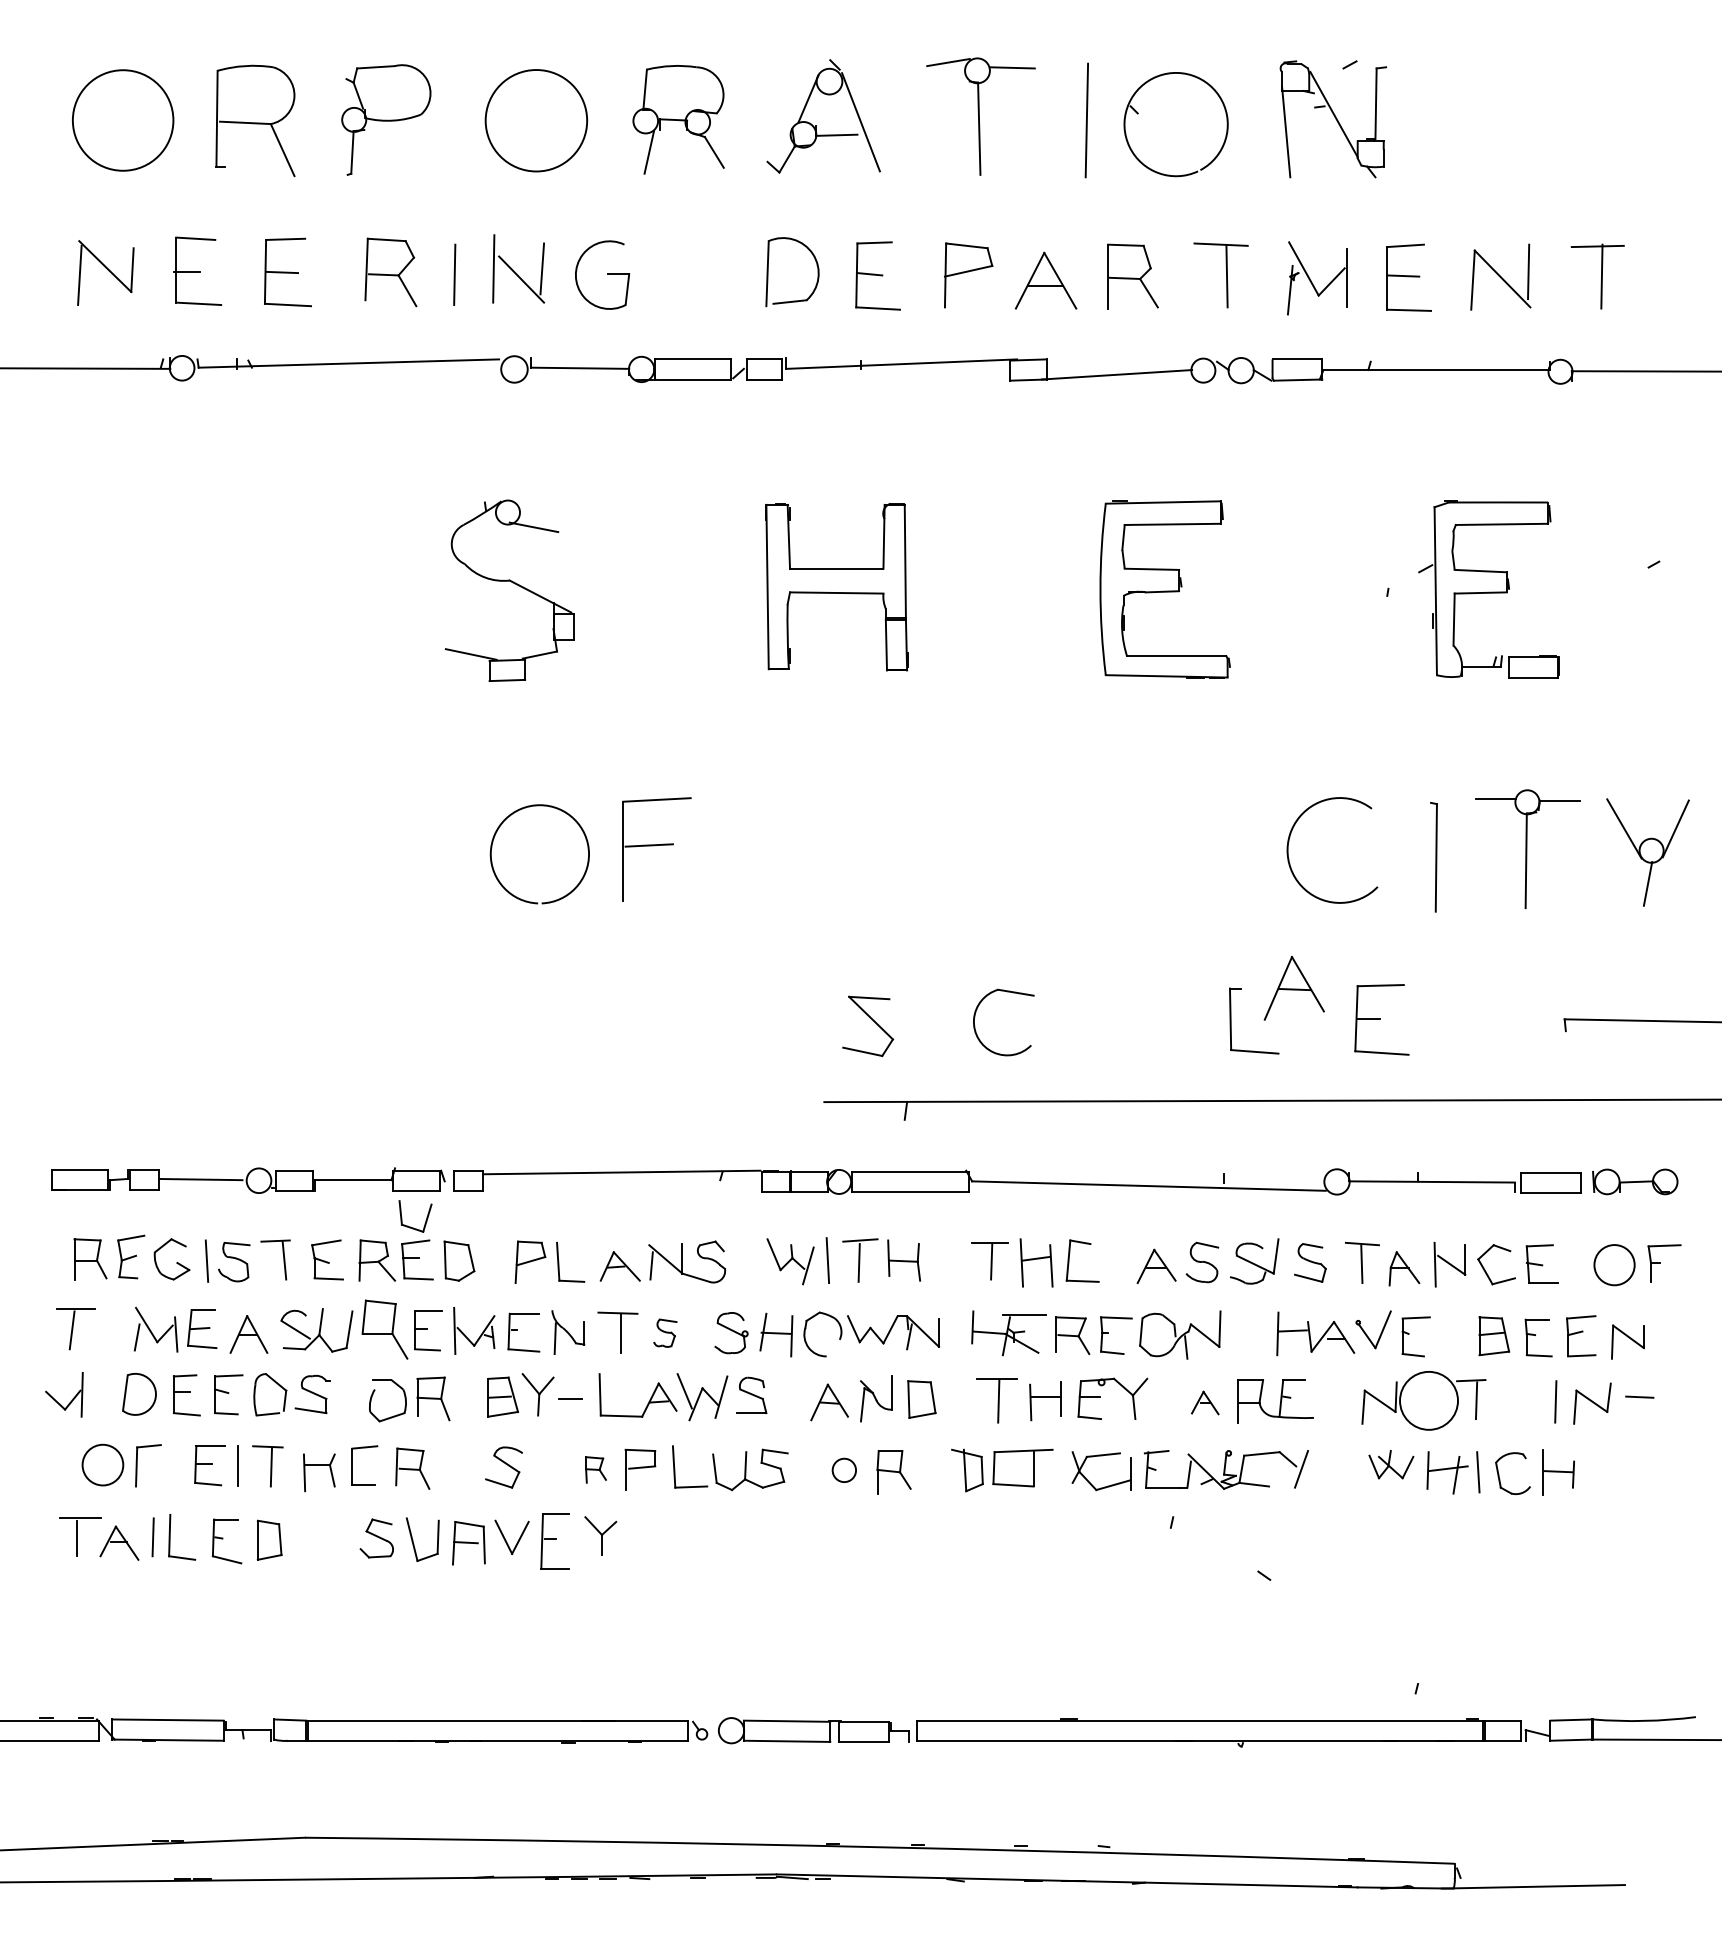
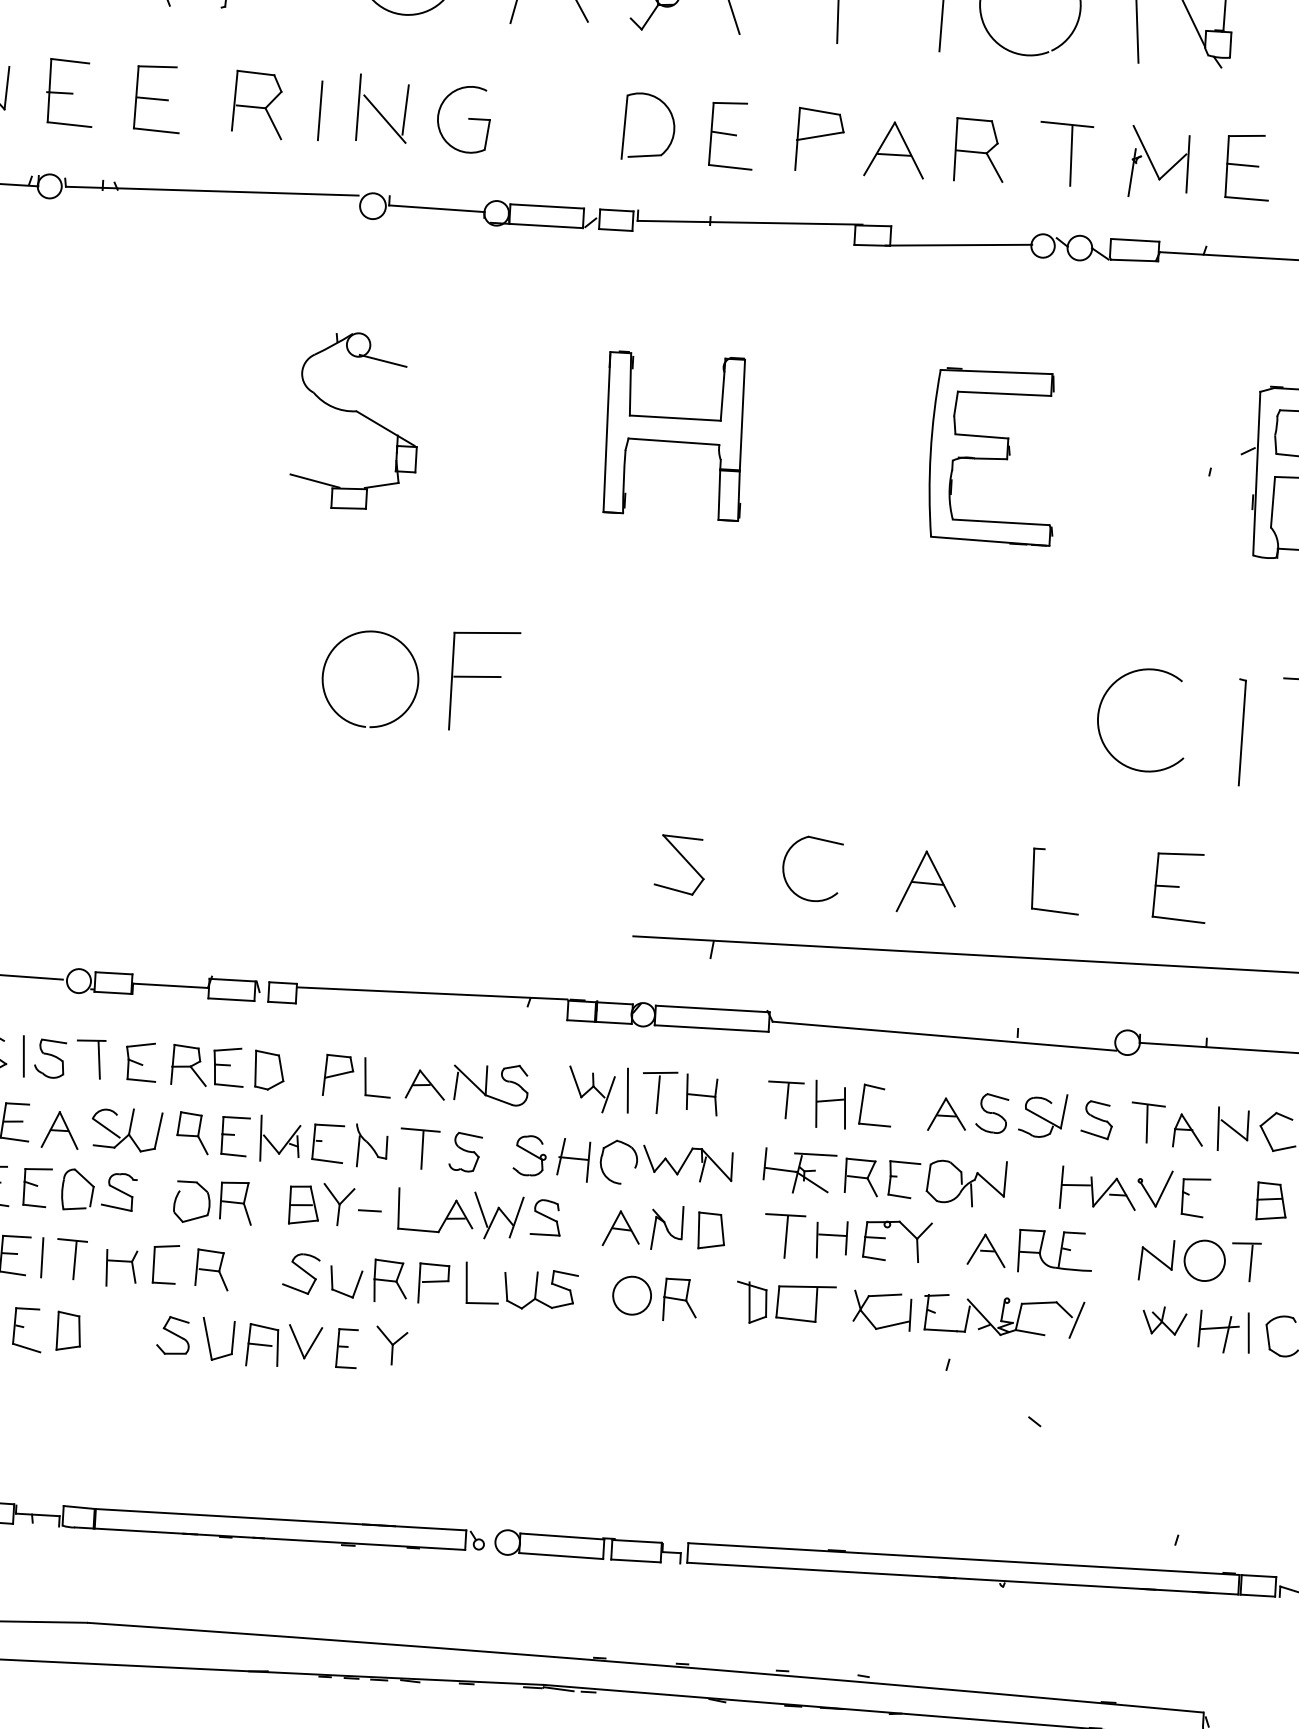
part: (1293, 988) -> (926, 882), moved
part: (425, 1220) -> (355, 1286), moved
part: (384, 1329) -> (192, 1132), size x0.71
part: (665, 1332) -> (465, 1151), size x1.43
circle: (1428, 1400) -> (1204, 1260), size x0.71
part: (1205, 1402) -> (987, 1249), size x1.43
part: (595, 1469) -> (390, 1280), size x1.67
circle: (843, 1469) -> (631, 1294), size x1.67
part: (554, 1541) -> (346, 1348), size x0.71

